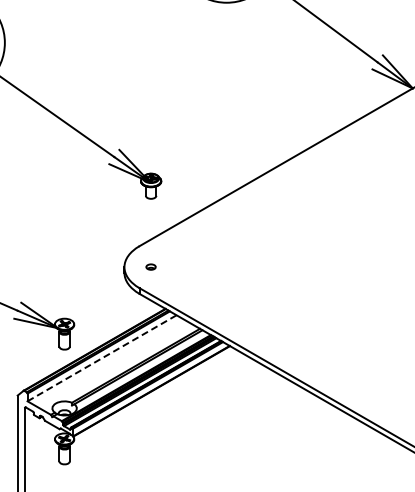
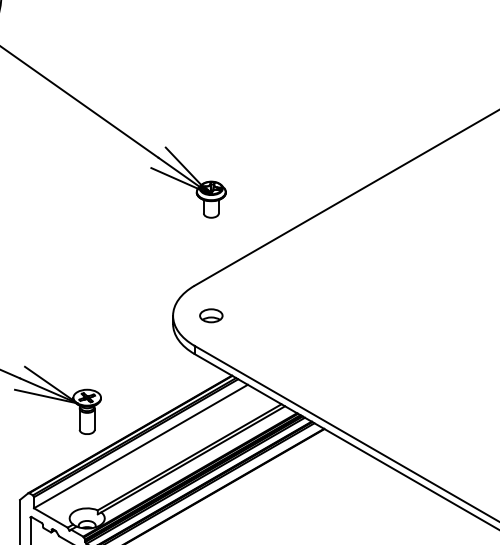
part: (150, 266) -> (210, 314), size x1.67
line: (102, 358) -> (141, 446), dashed -> solid

